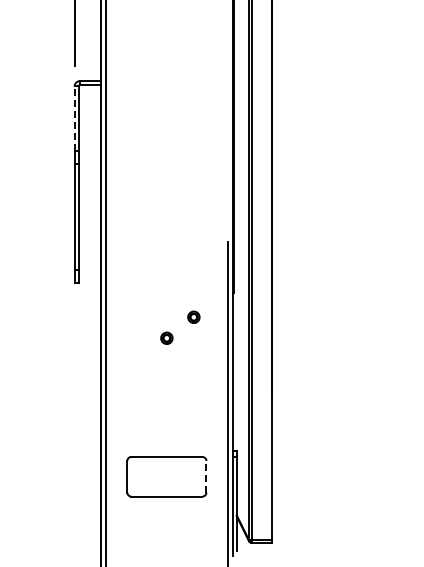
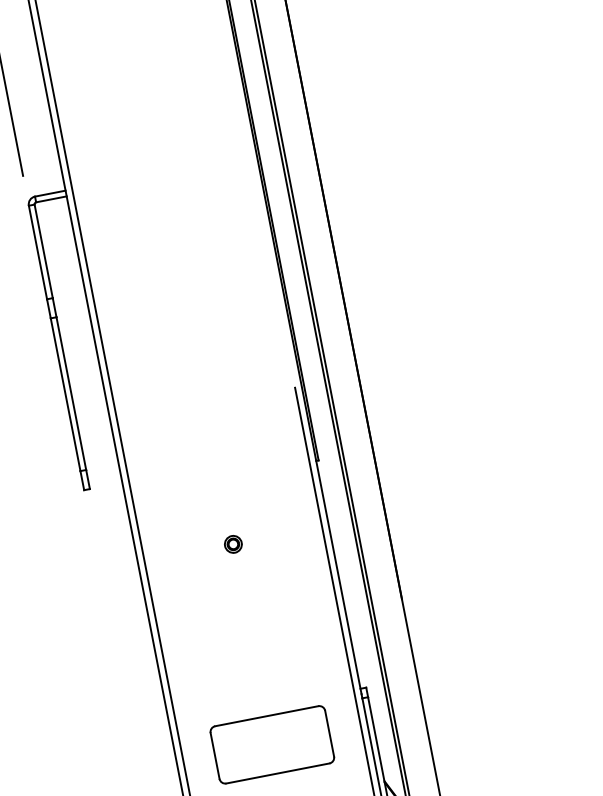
line: (74, 118) -> (37, 252), dashed -> solid
part: (193, 316) -> (265, 505), removed
line: (206, 476) -> (329, 733), dashed -> solid

